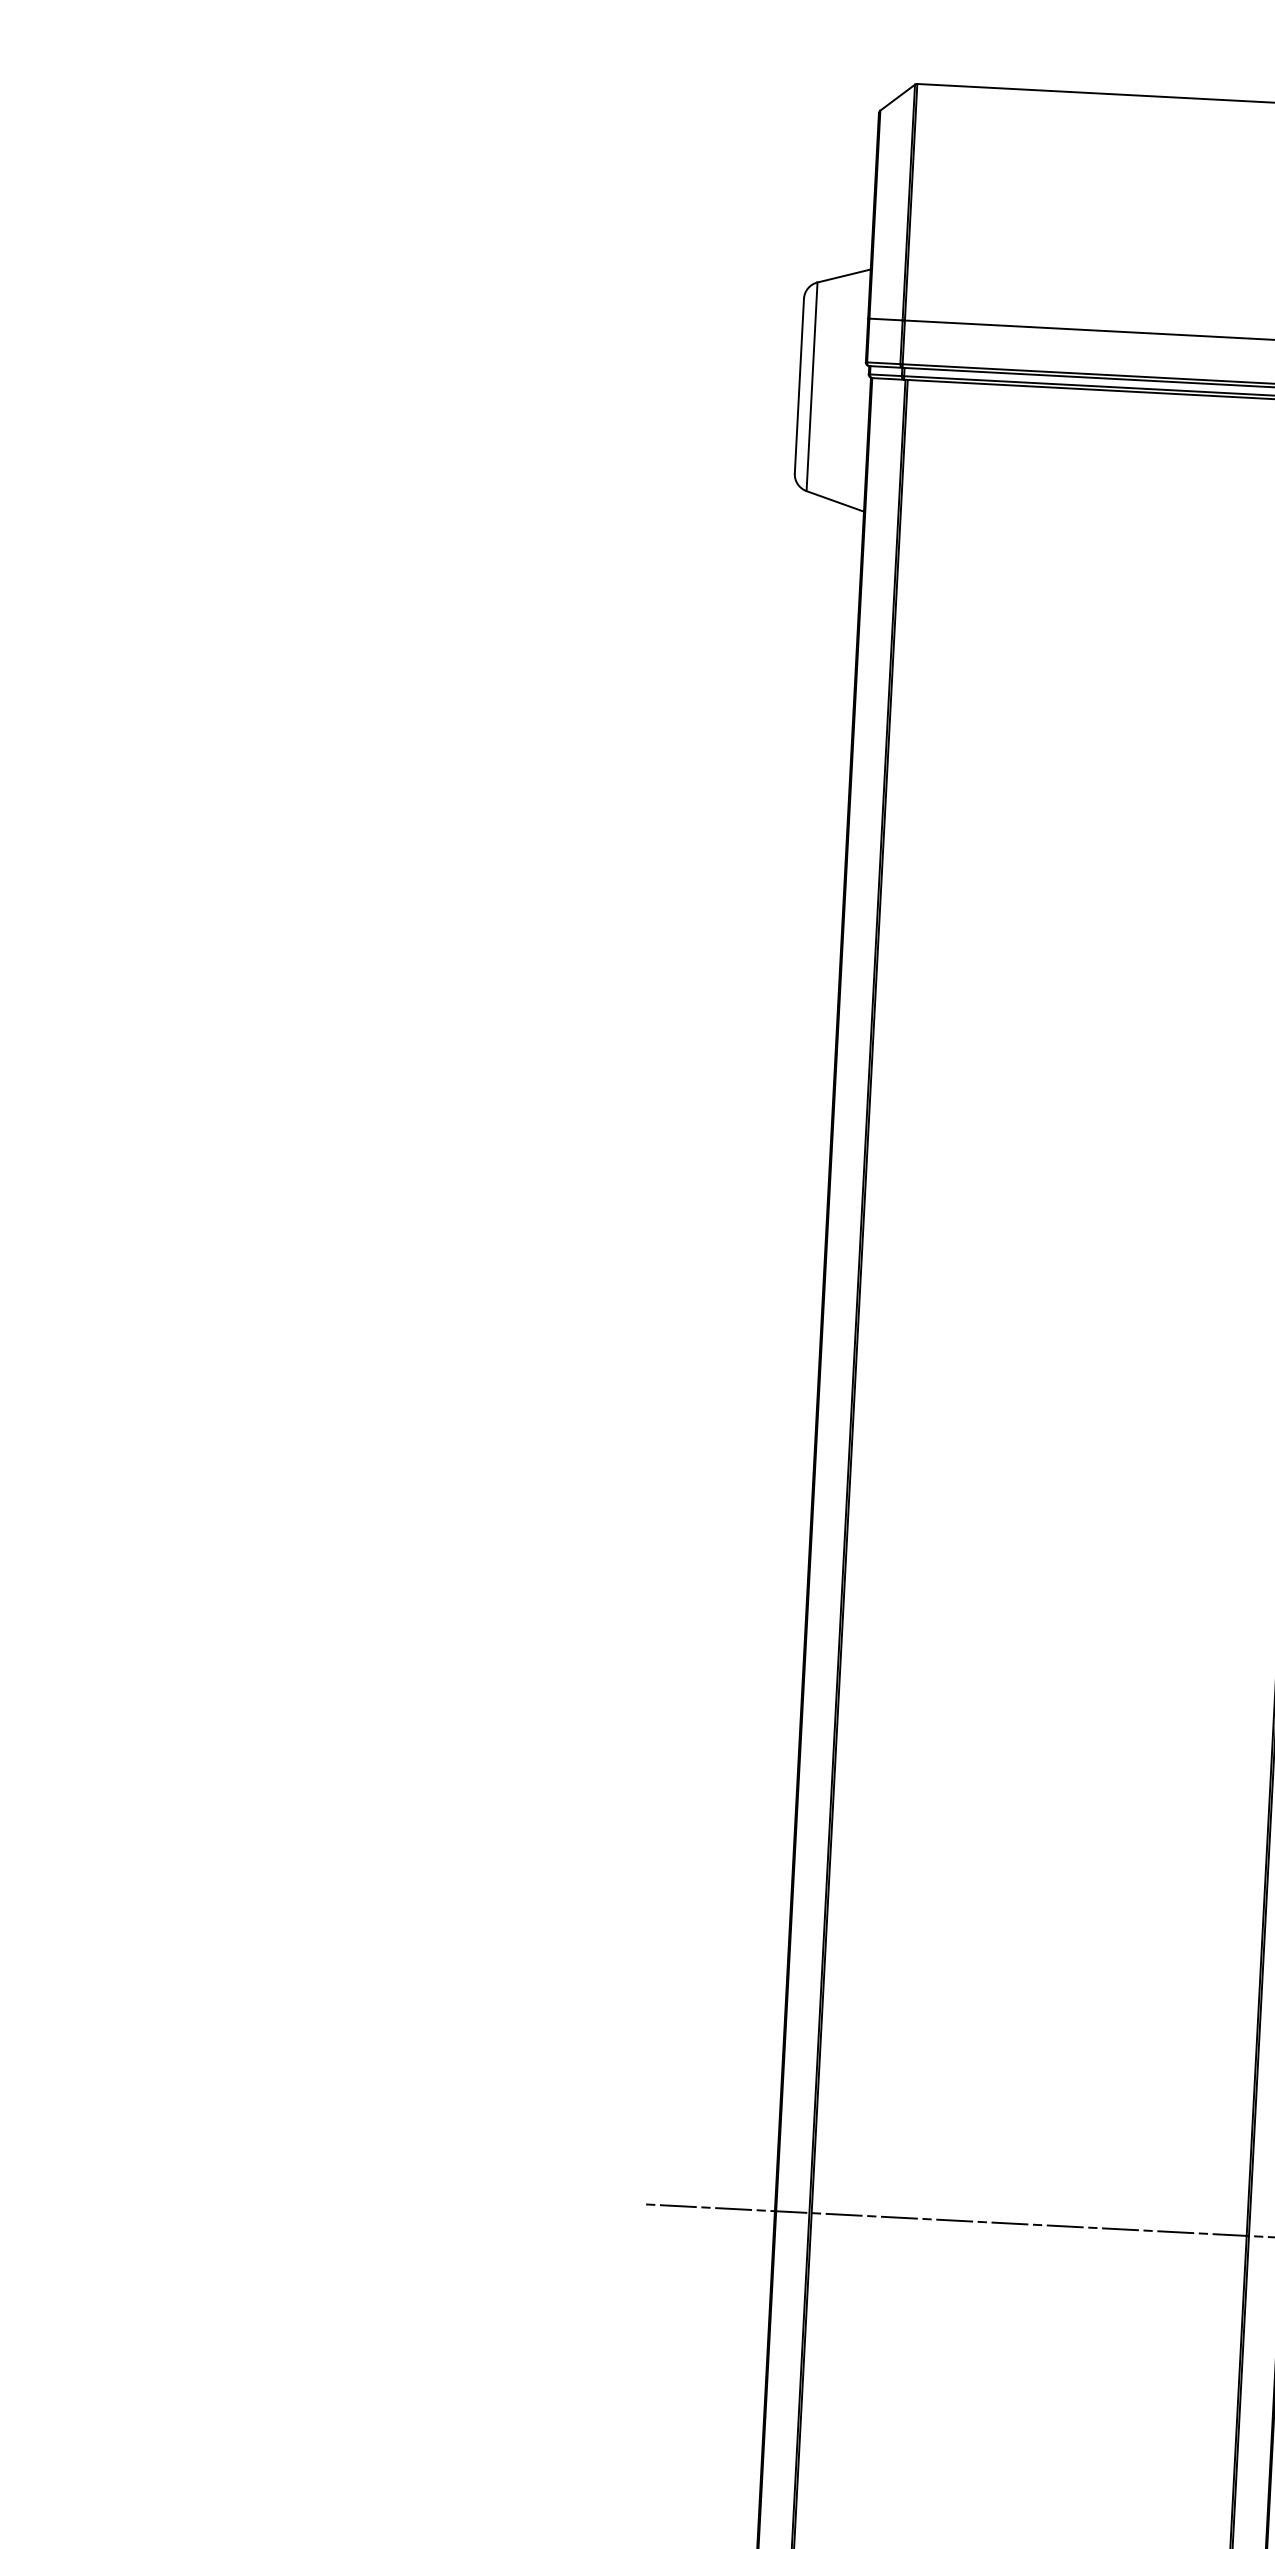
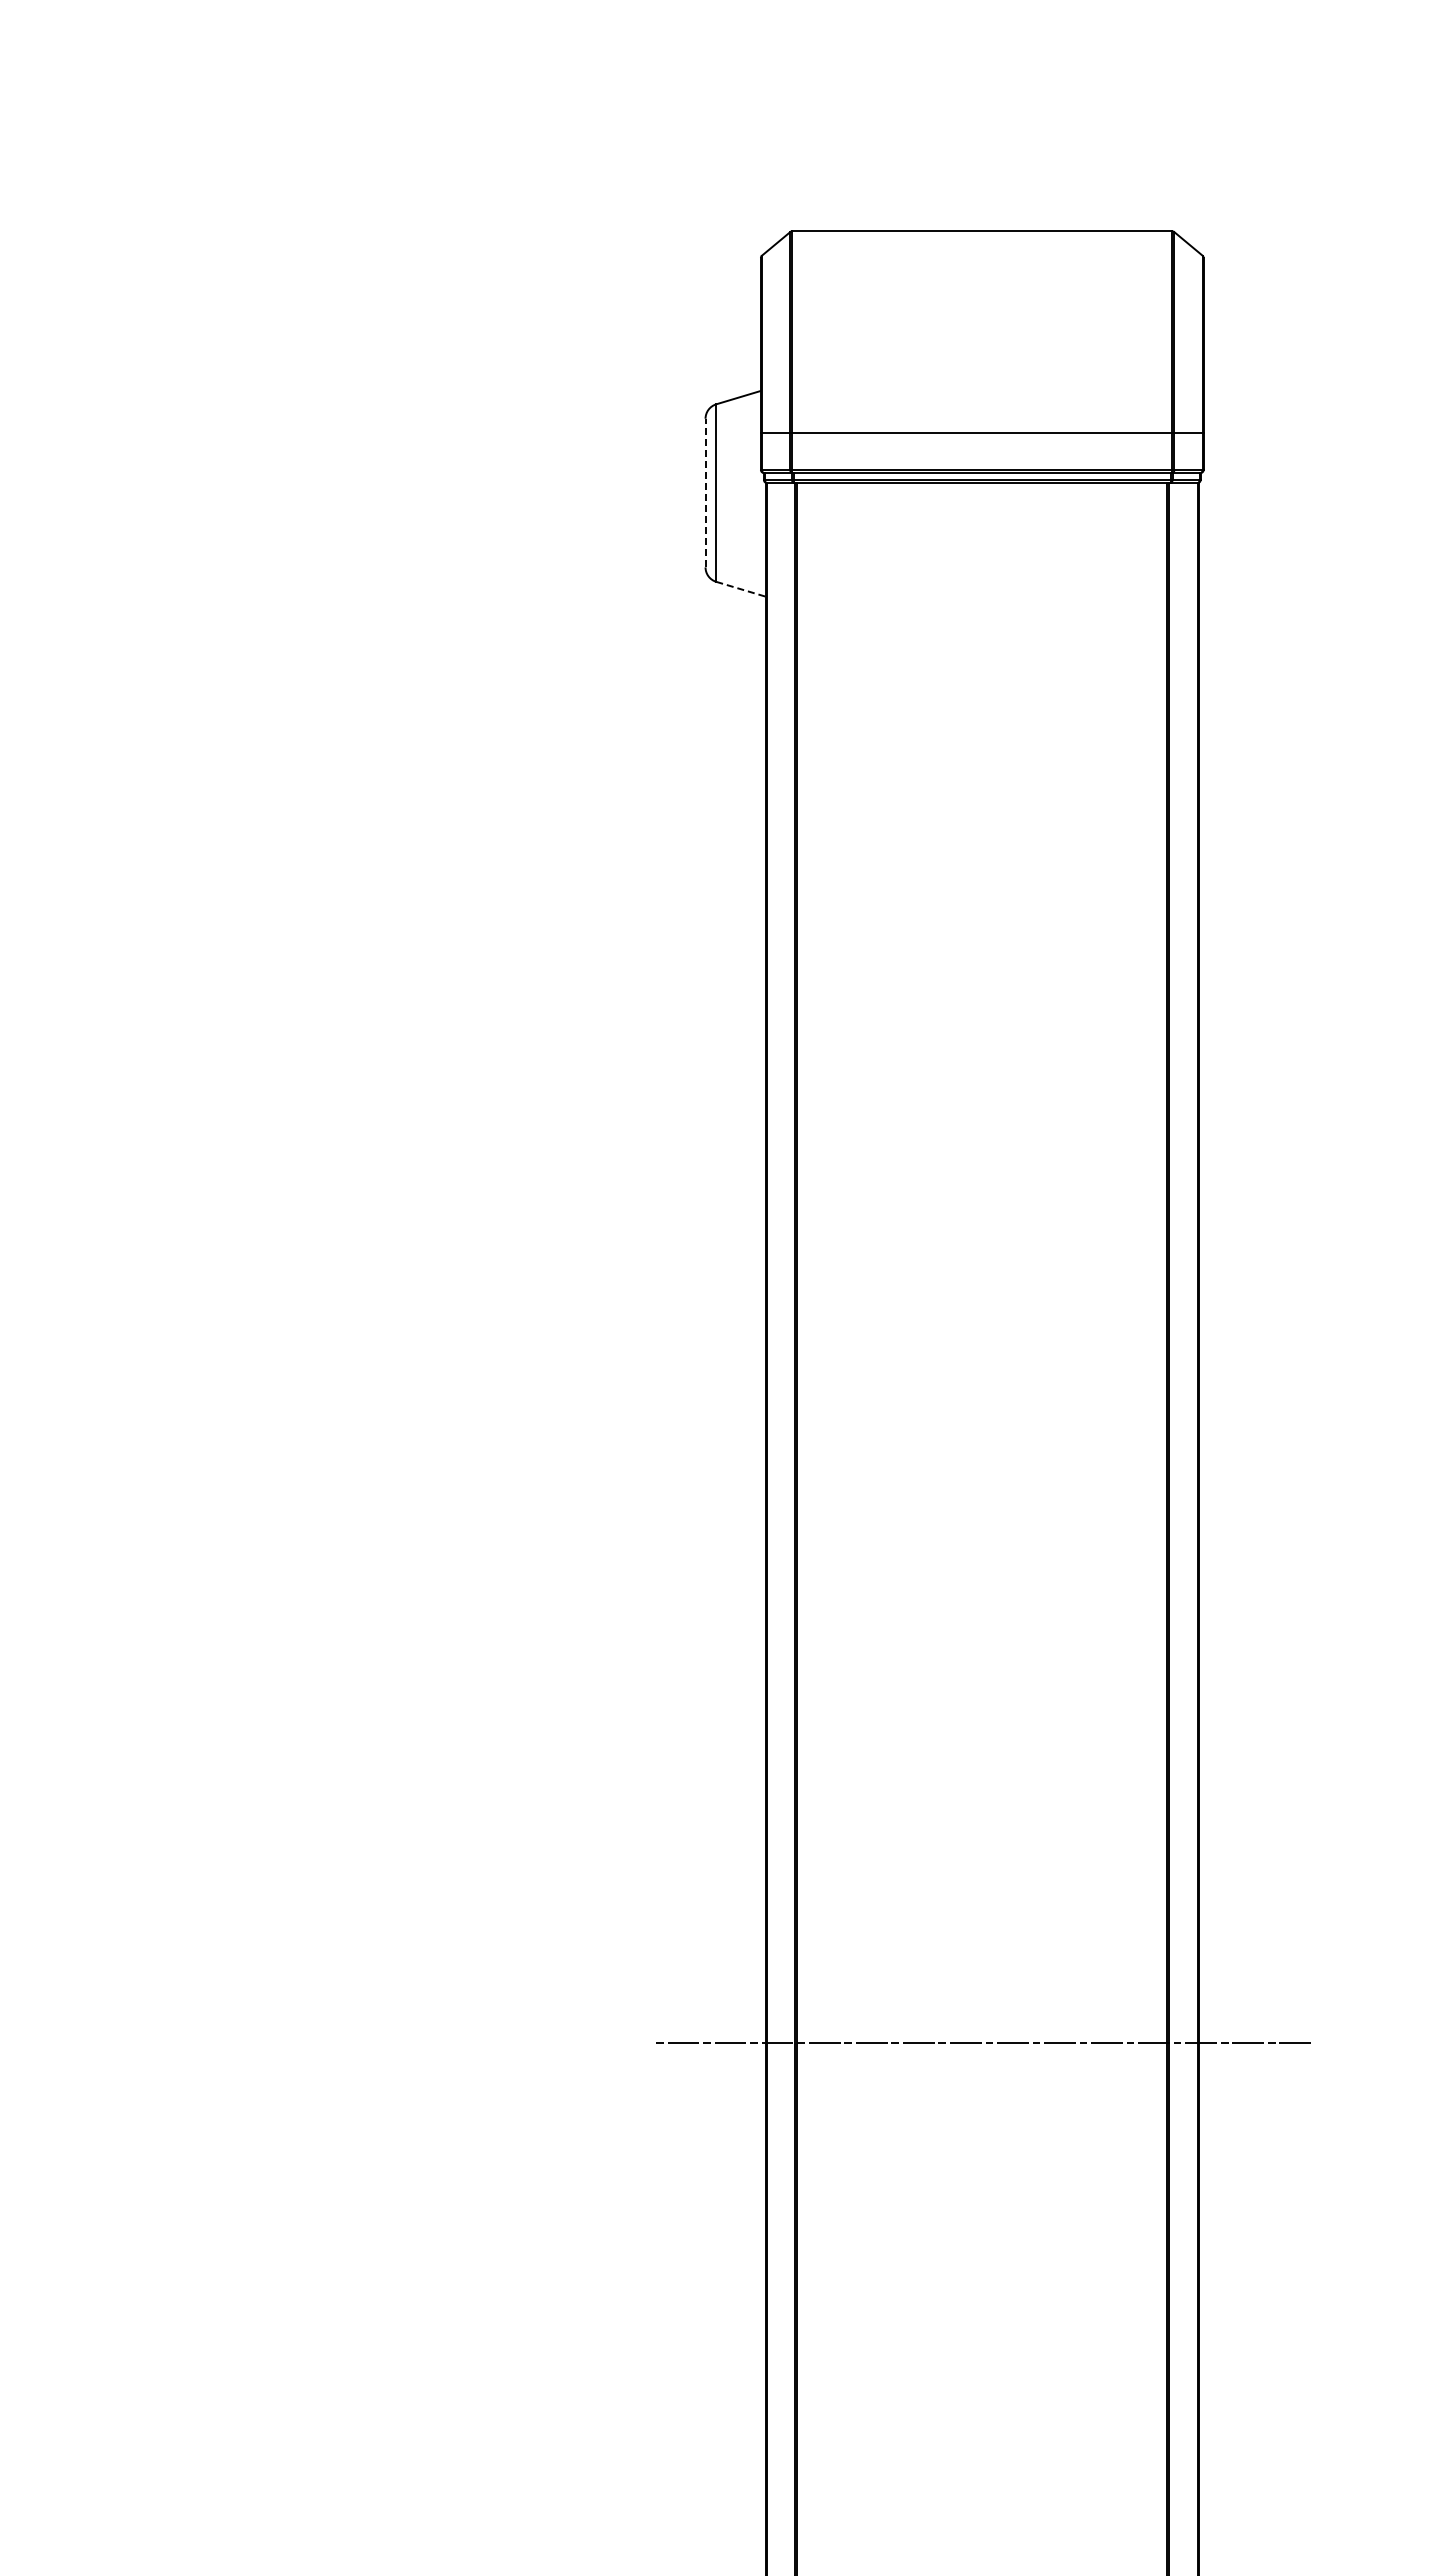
line: (799, 385) -> (705, 492), solid -> dashed
line: (835, 501) -> (741, 589), solid -> dashed

